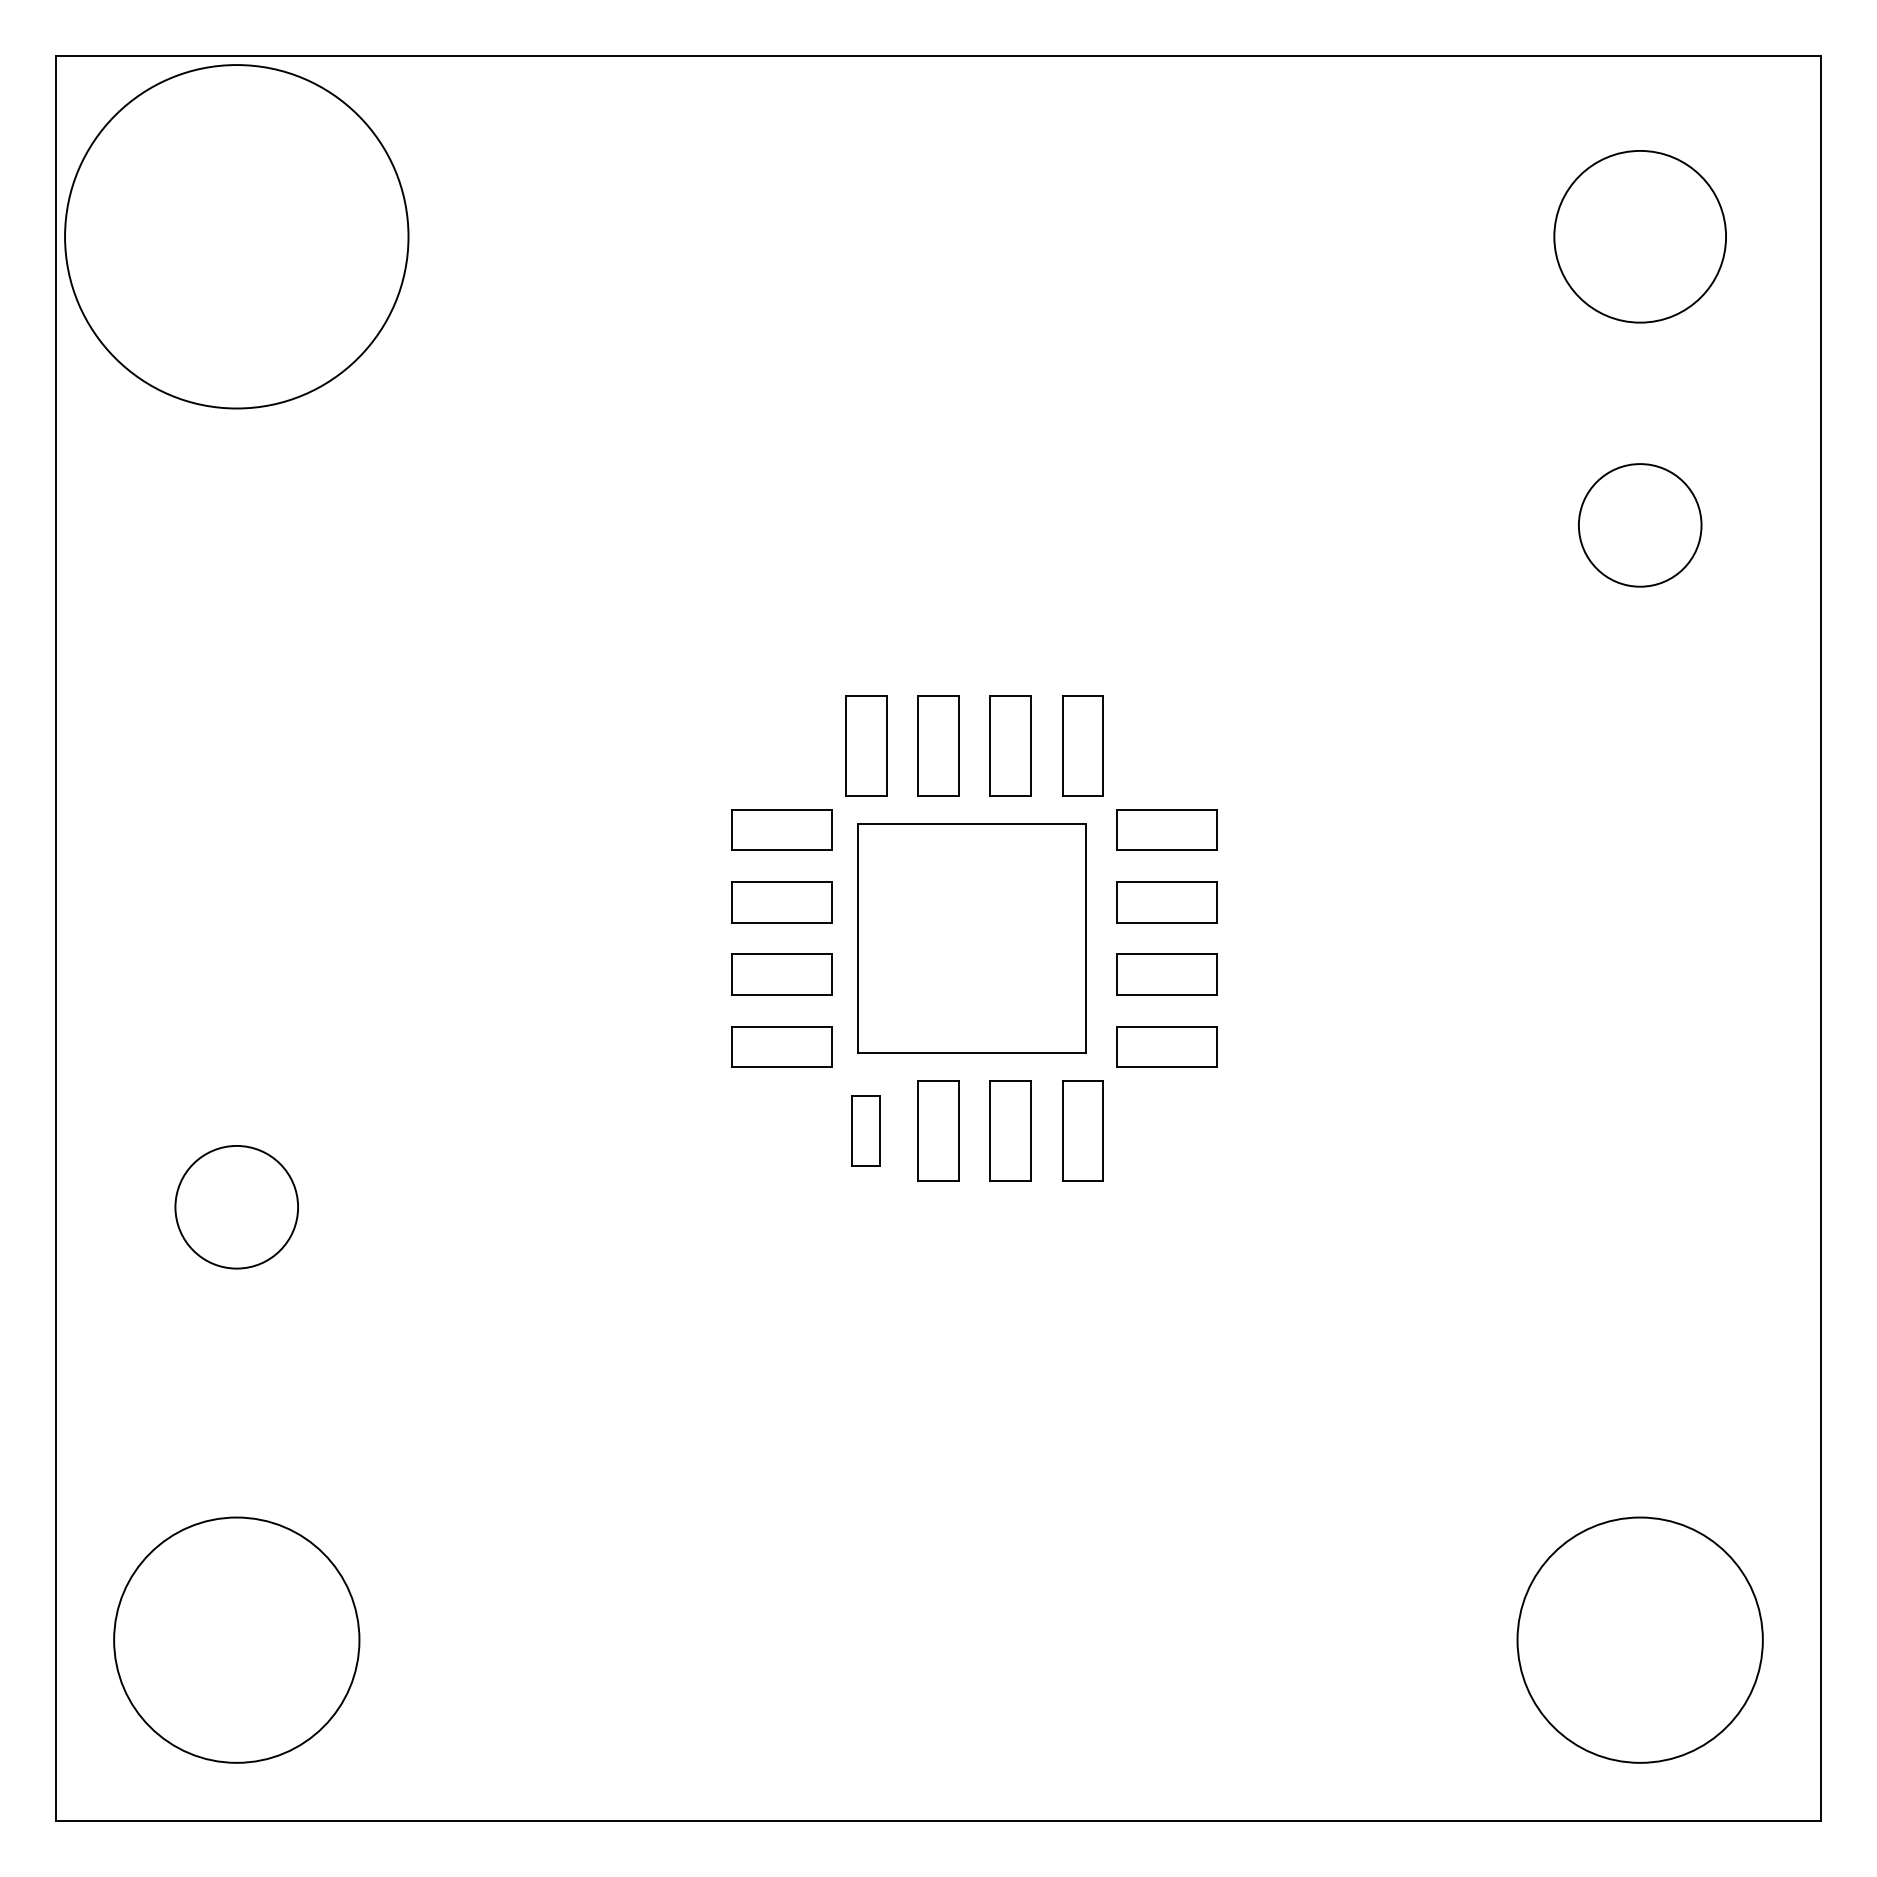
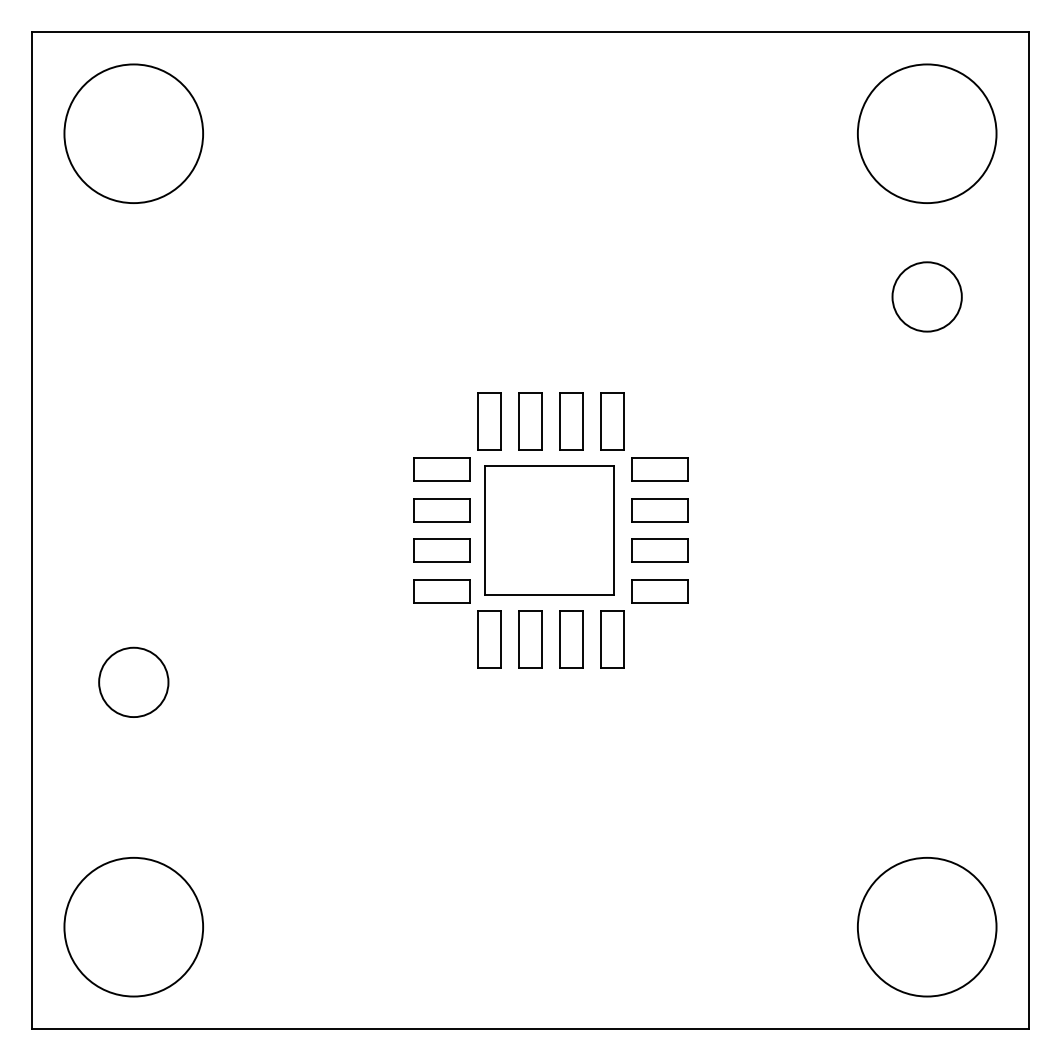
circle: (236, 236) -> (133, 133), size x0.71
circle: (1638, 236) -> (926, 133), size x1.43
part: (865, 1131) -> (489, 639), size x1.43

